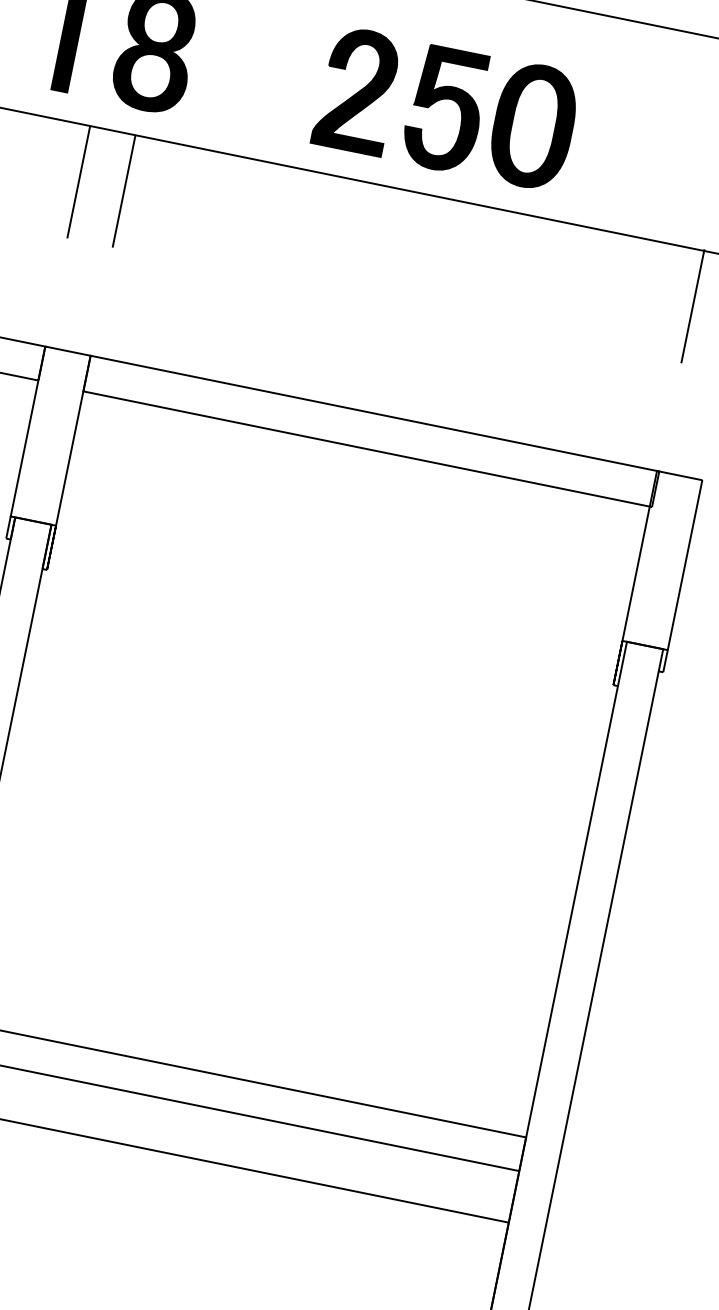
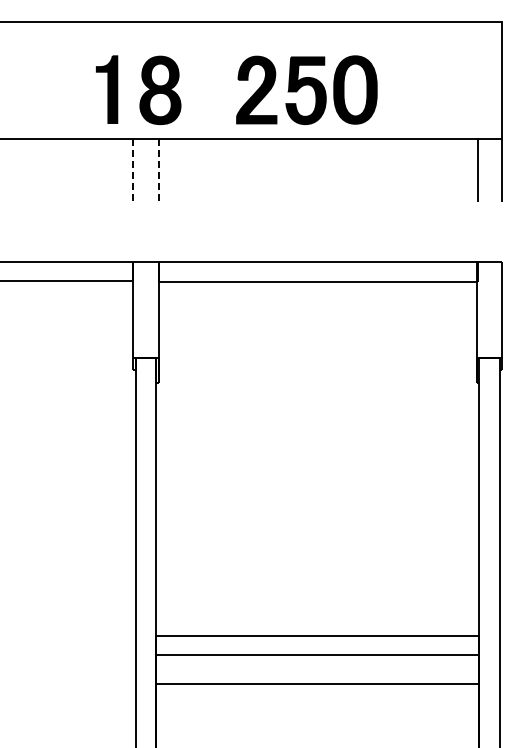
part: (446, 109) -> (306, 90), moved
line: (78, 182) -> (133, 170), solid -> dashed
line: (123, 191) -> (158, 170), solid -> dashed

